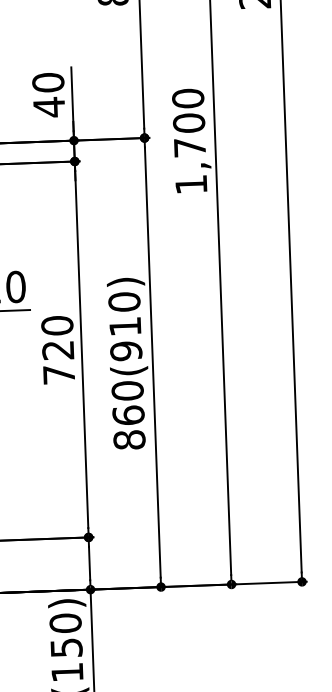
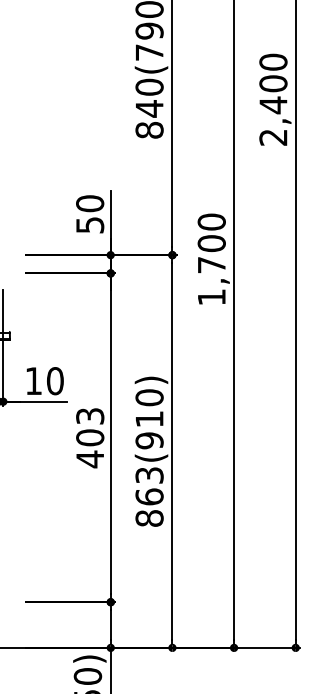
text: (49, 107) -> (90, 225), 40 -> 50
text: (58, 349) -> (90, 437), 720 -> 403
text: (127, 390) -> (149, 475), 860(910) -> 863(910)

